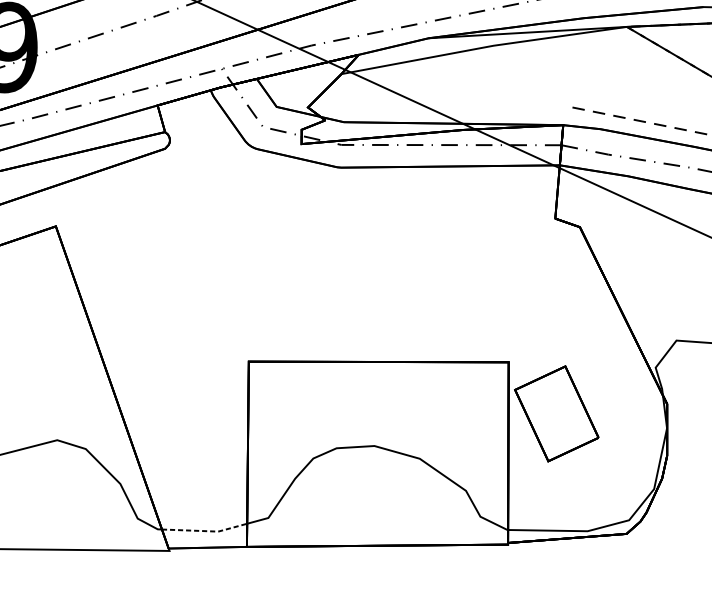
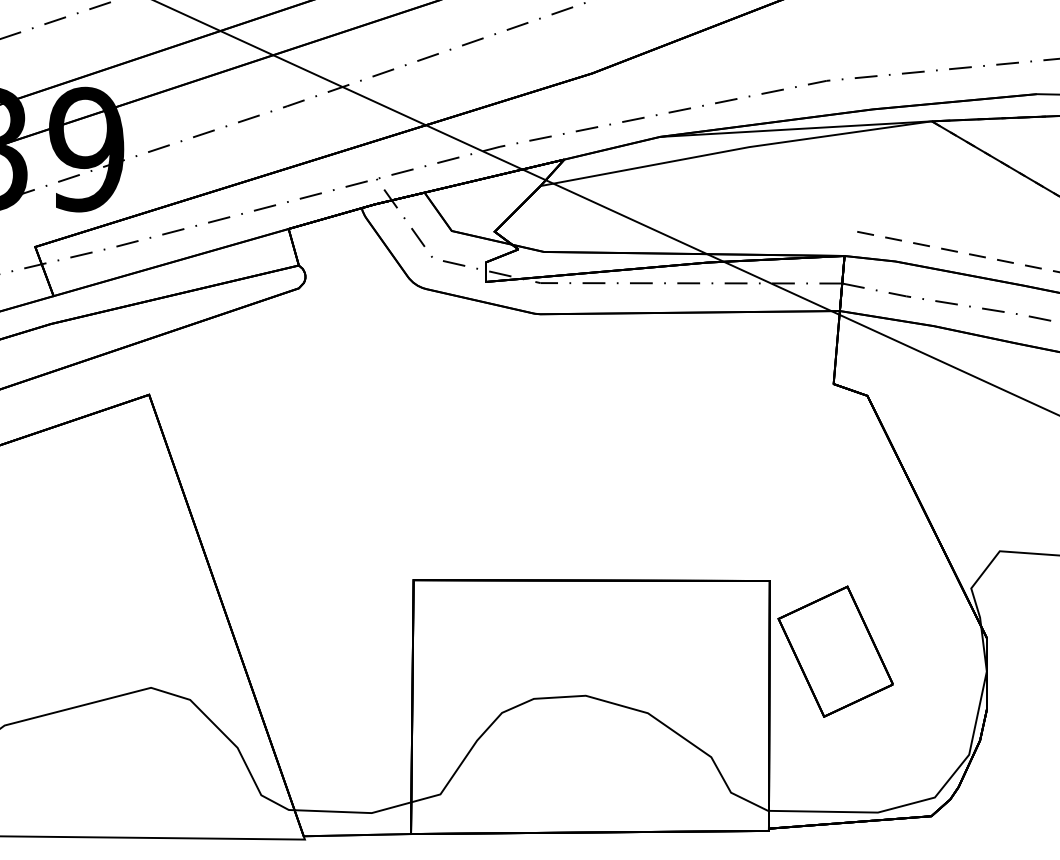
line: (205, 531) -> (354, 812), dashed -> solid

